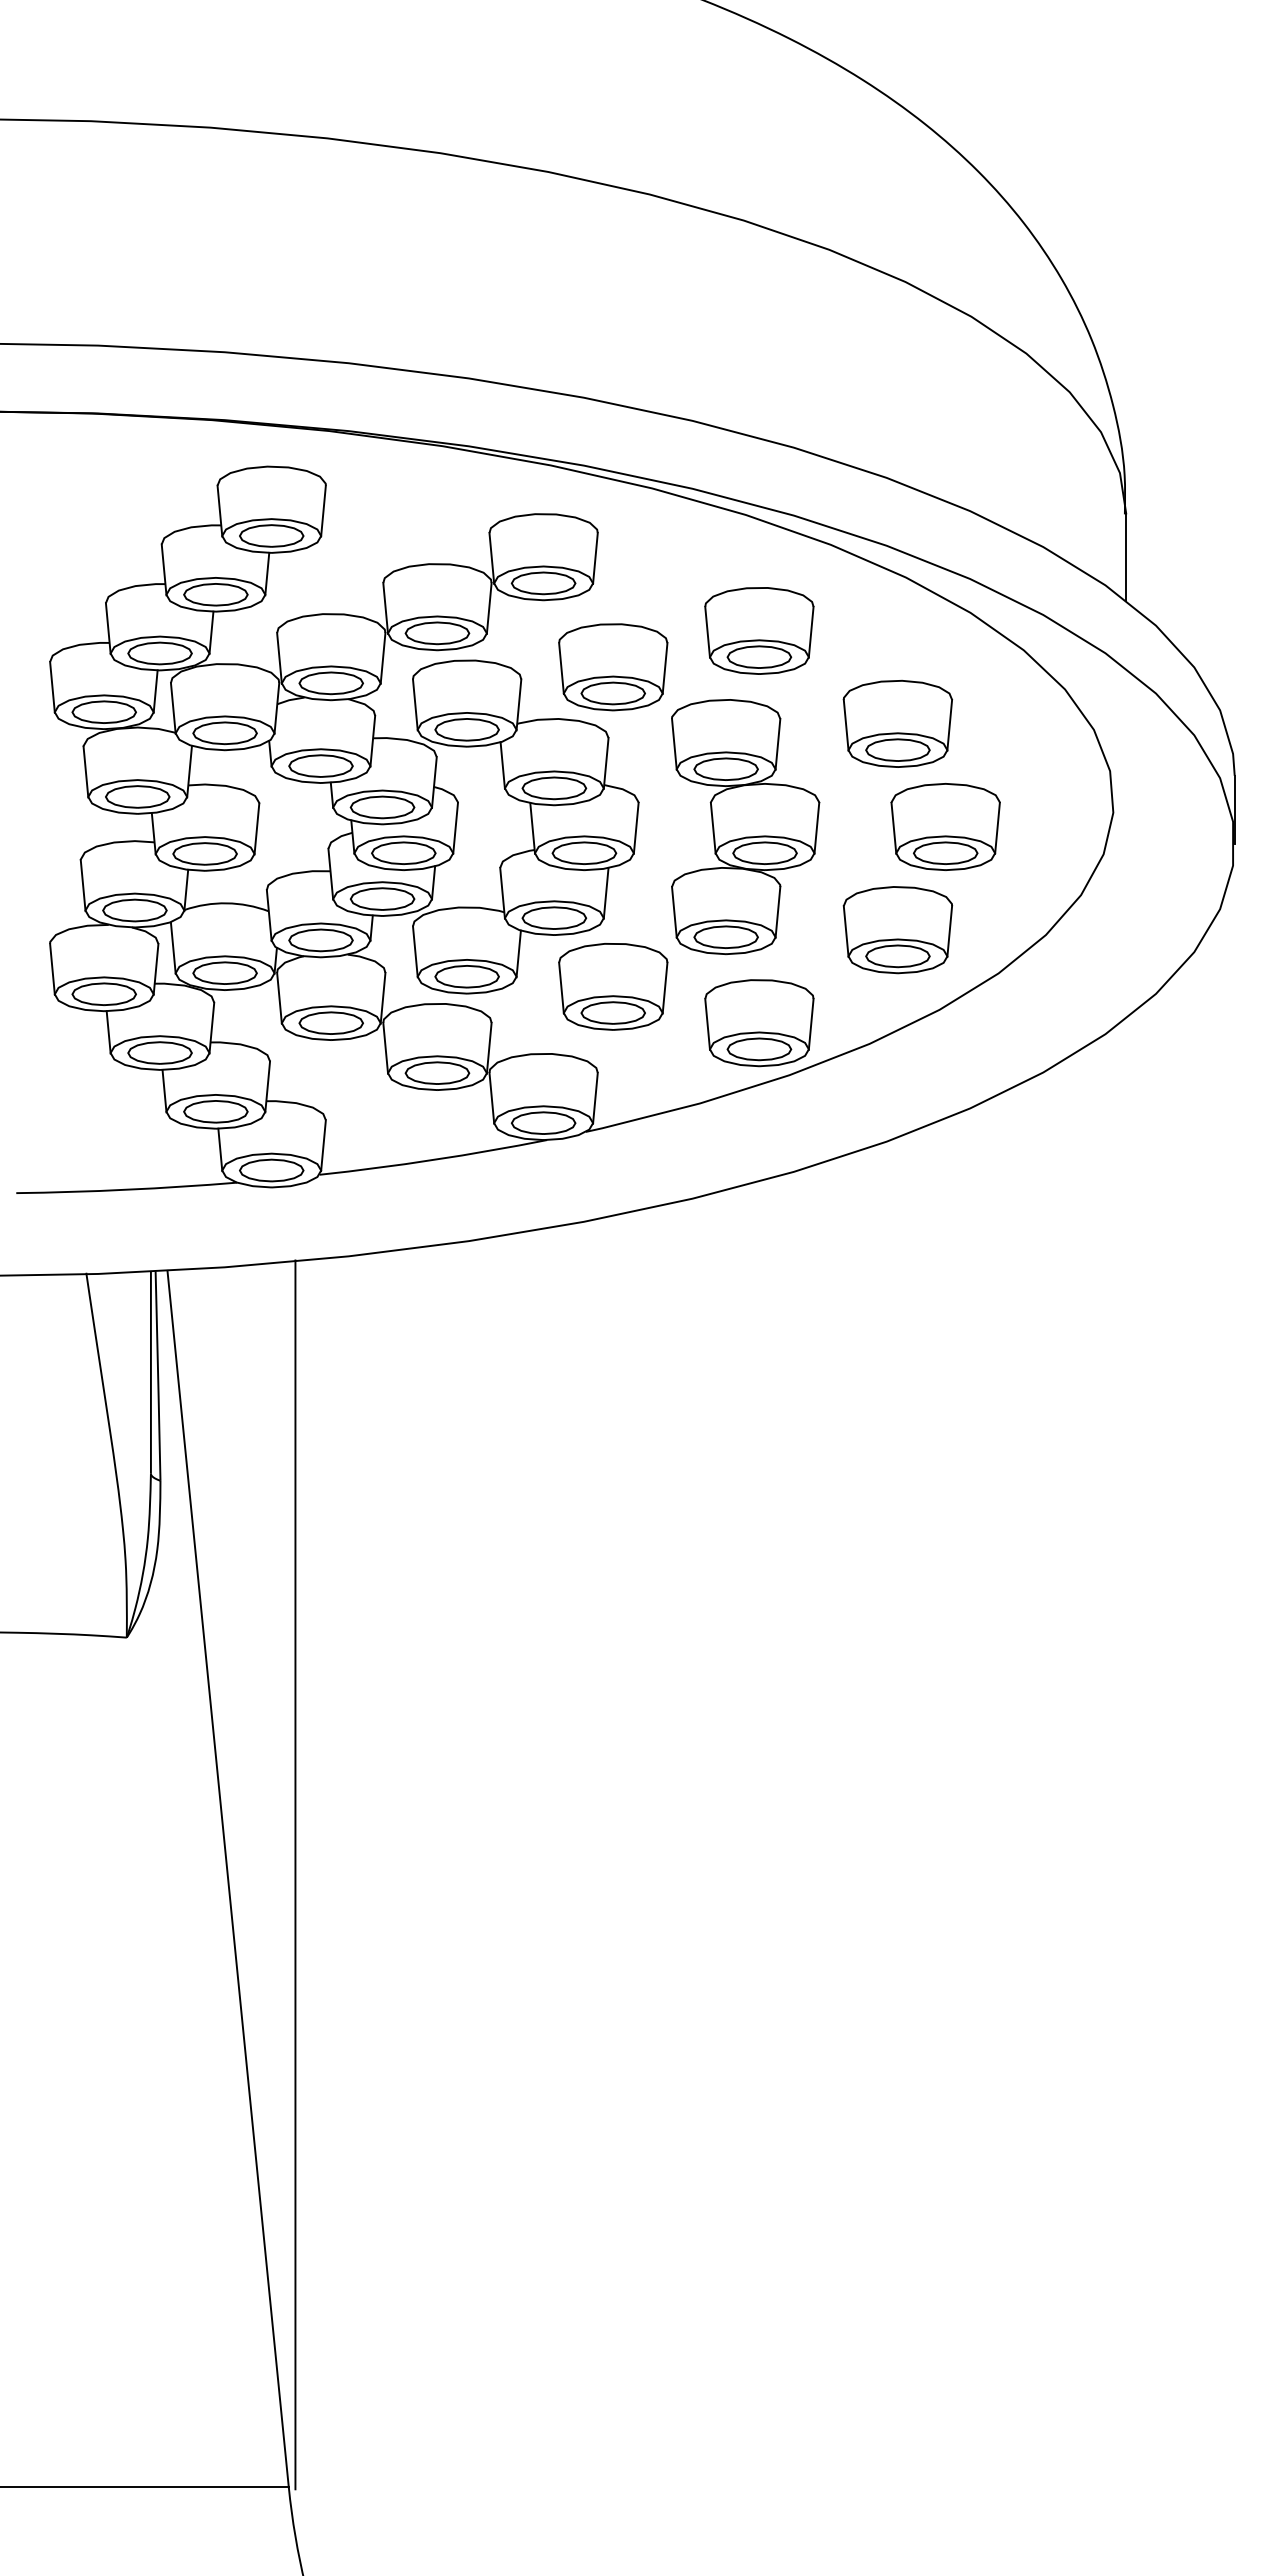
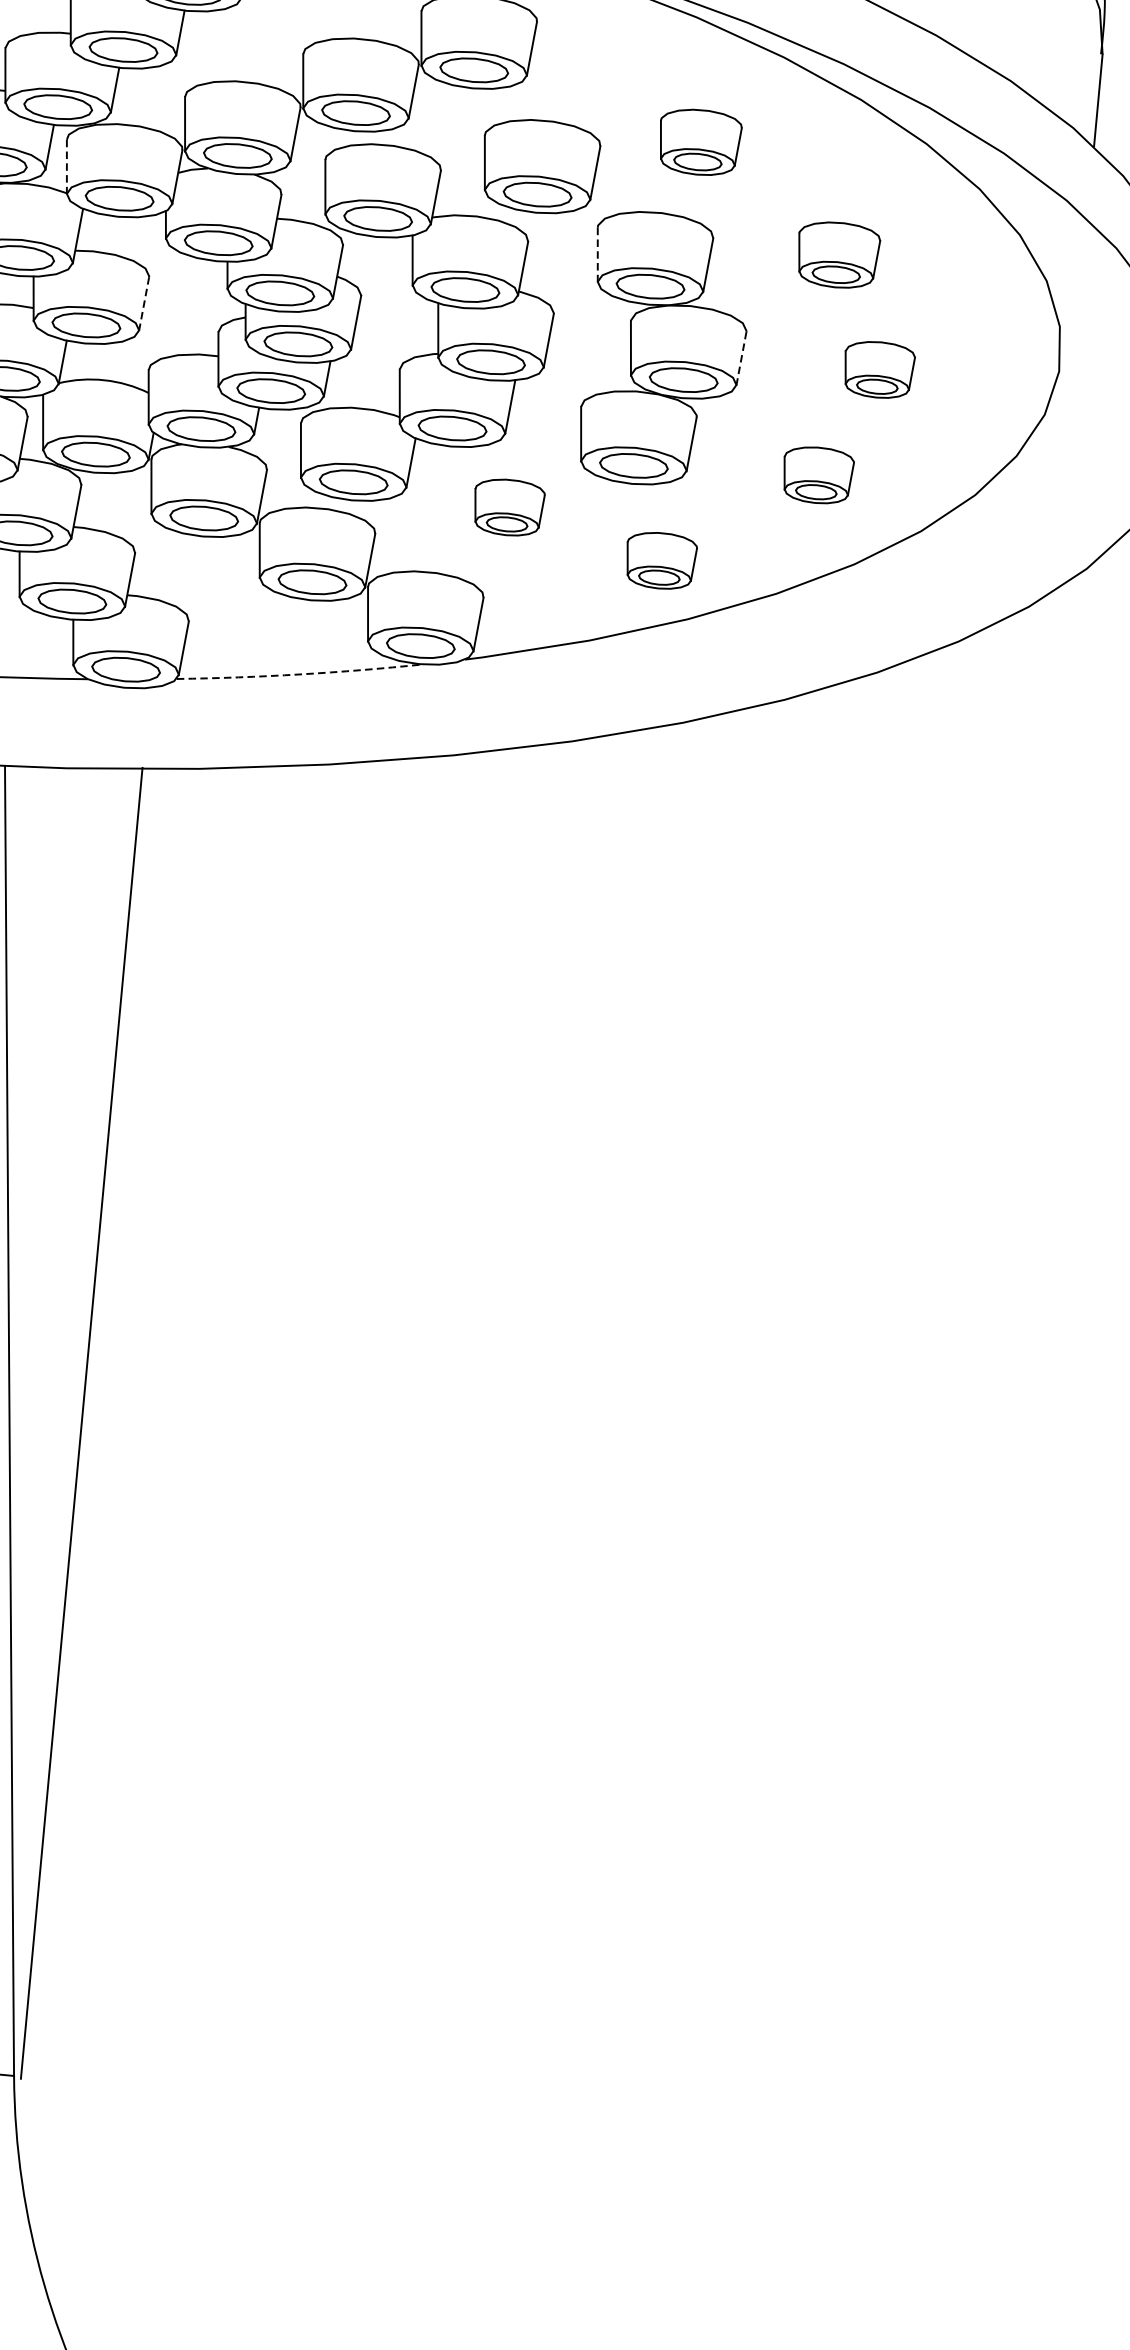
part: (759, 630) -> (699, 141), size x0.7
line: (173, 708) -> (67, 167), solid -> dashed
part: (897, 723) -> (837, 254), size x0.7
line: (674, 744) -> (597, 255), solid -> dashed
part: (945, 826) -> (878, 369), size x0.6
line: (816, 828) -> (741, 358), solid -> dashed
line: (256, 829) -> (143, 304), solid -> dashed
part: (897, 930) -> (817, 475), size x0.6
part: (613, 986) -> (508, 507), size x0.6
part: (759, 1023) -> (660, 561), size x0.6
arc: (433, 1159) -> (299, 673), solid -> dashed

